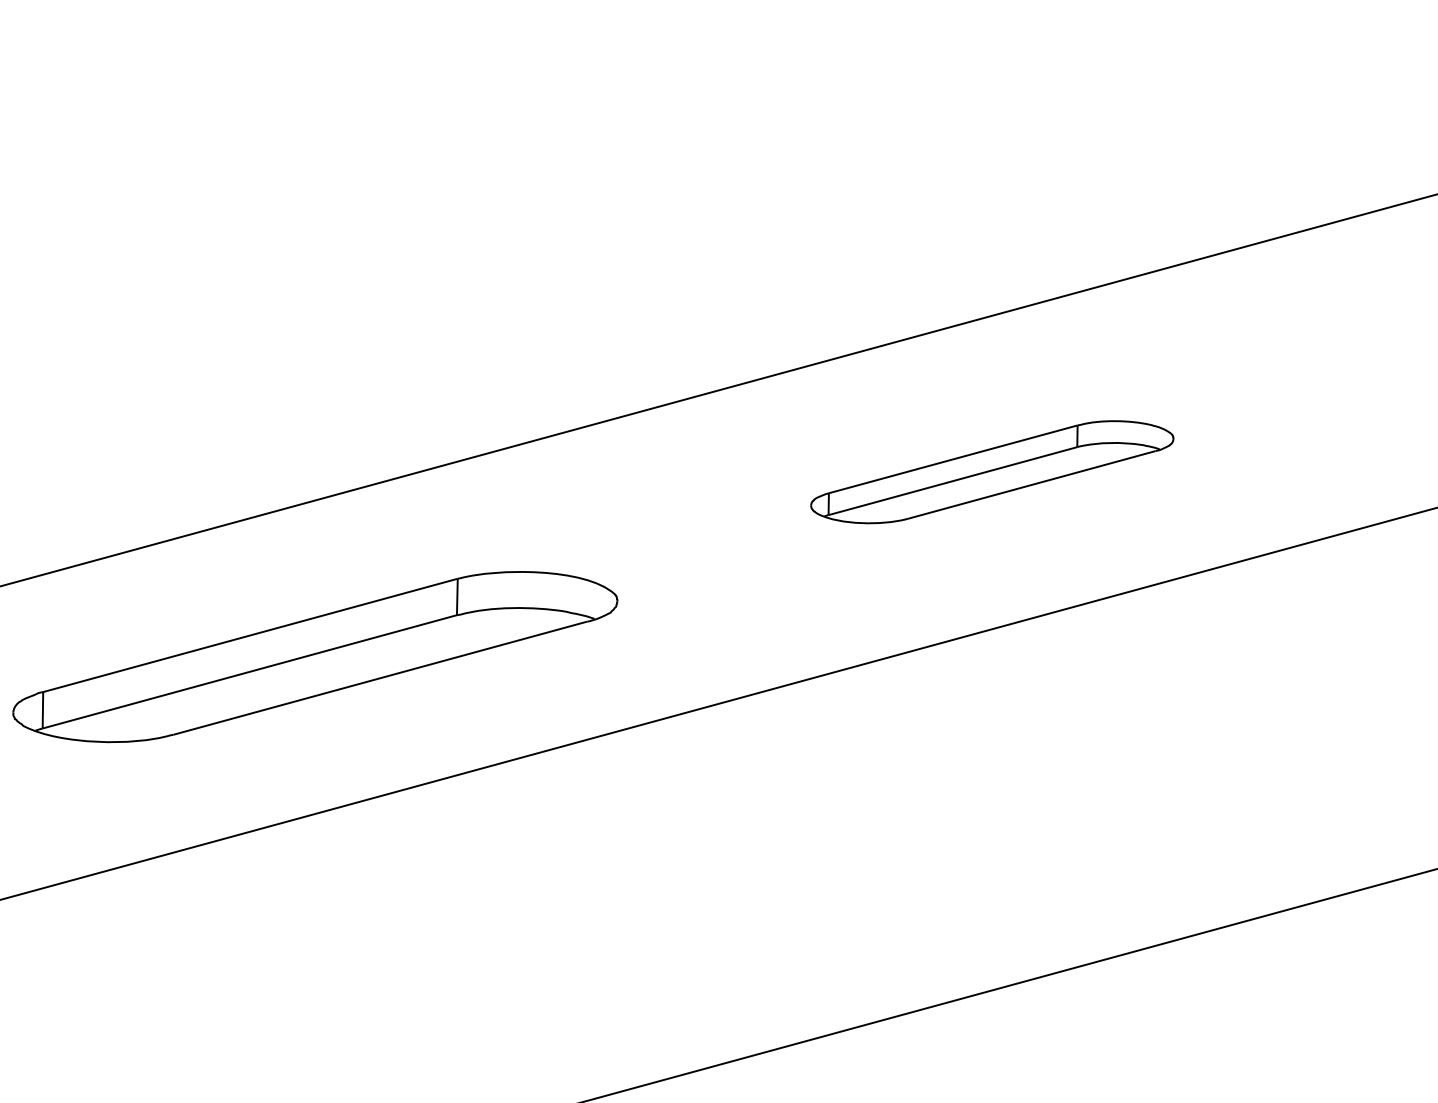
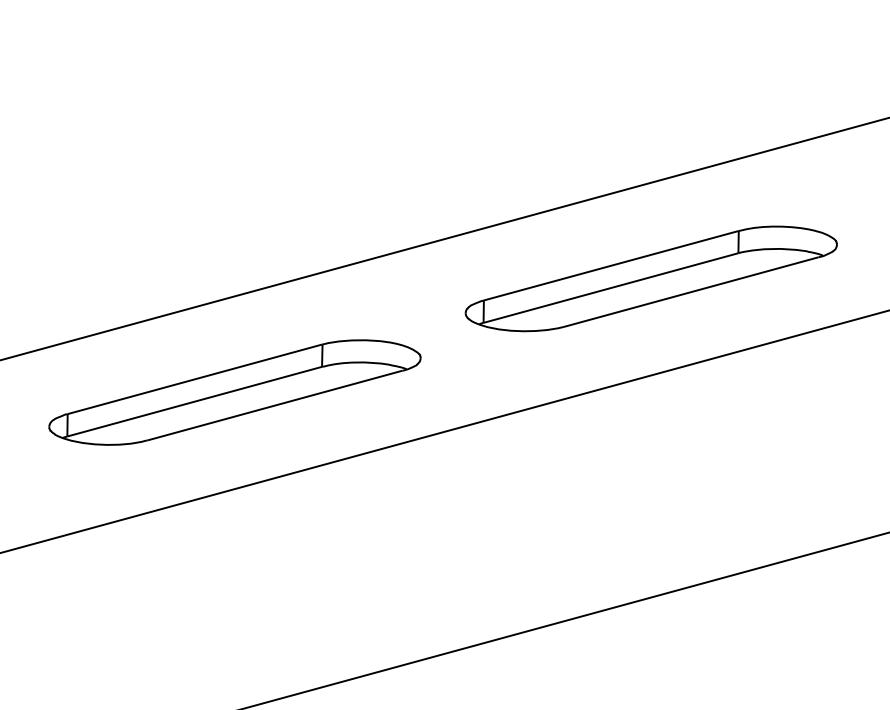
part: (991, 471) -> (650, 278), size x1.67

